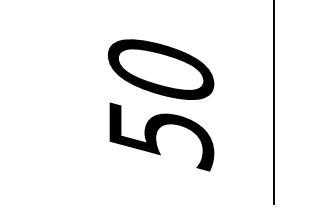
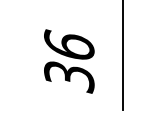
text: (161, 103) -> (69, 61), 50 -> 36

